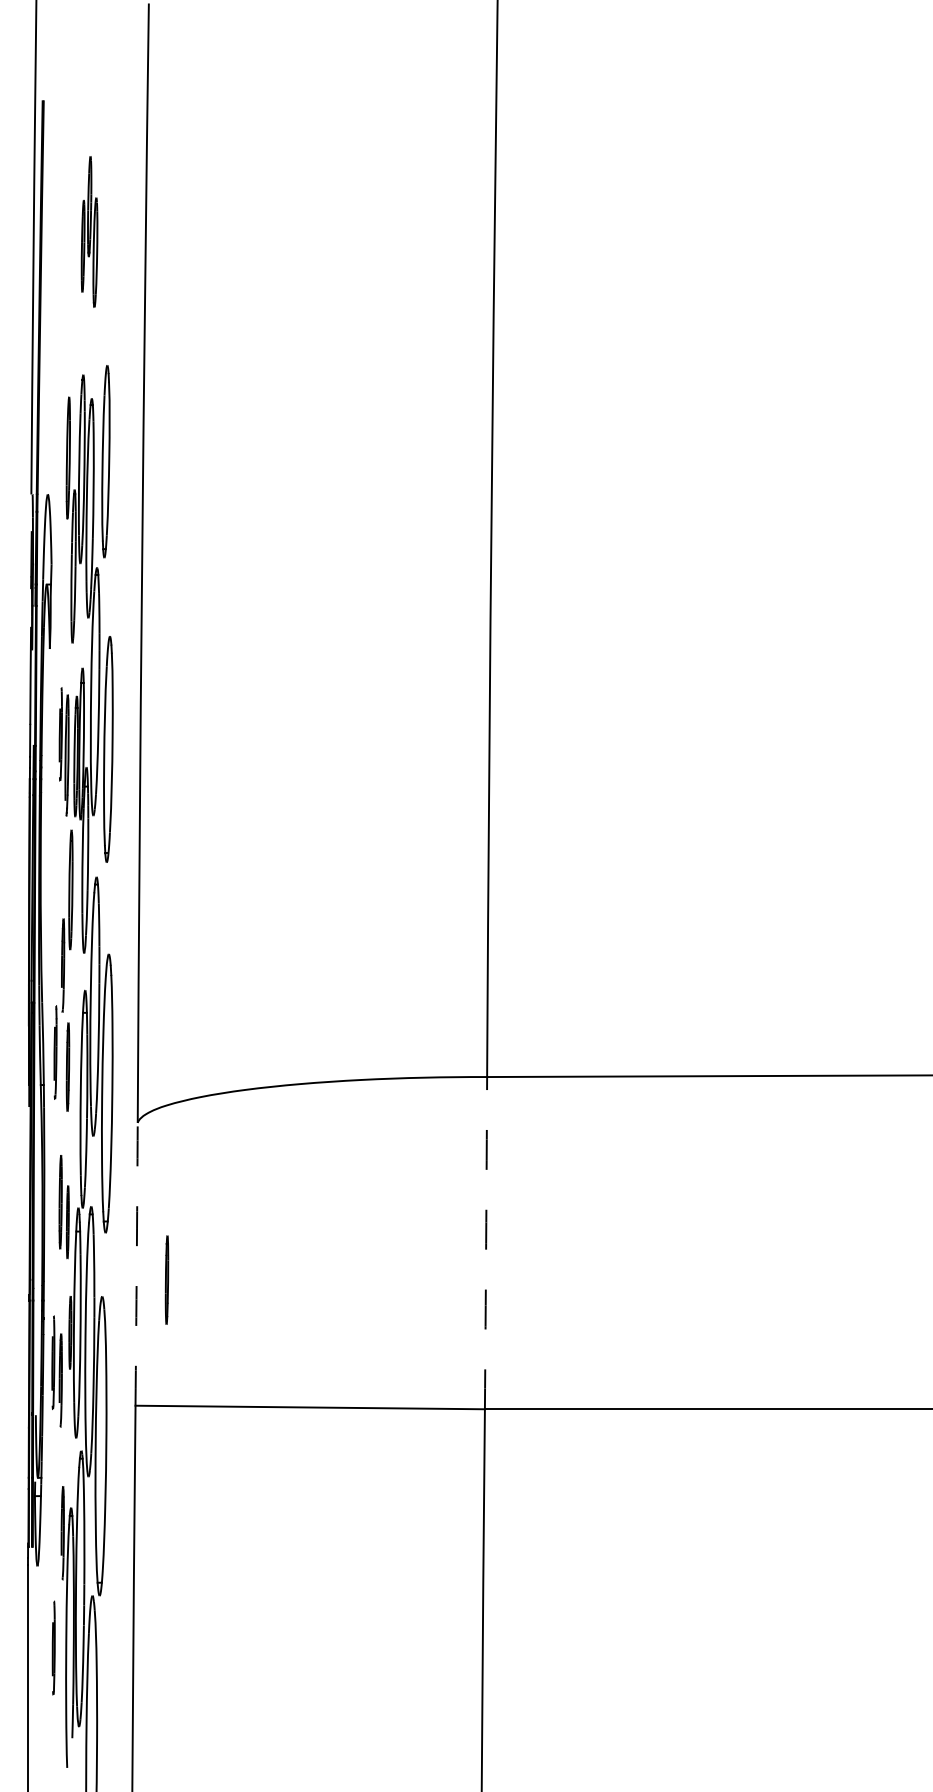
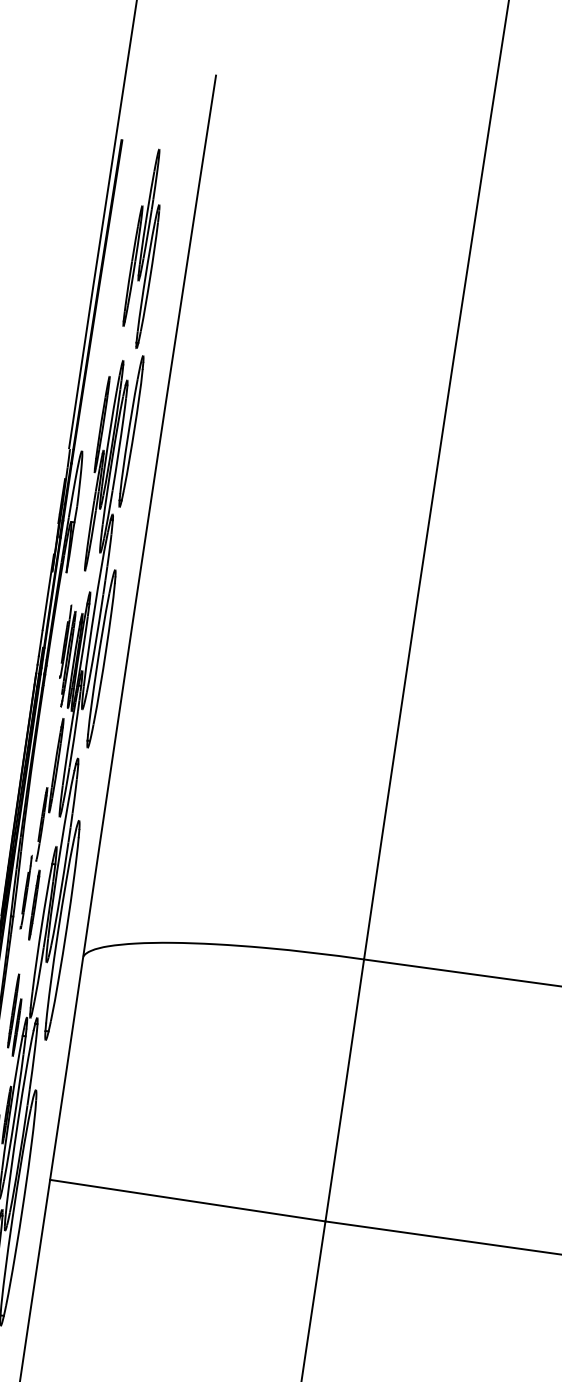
part: (89, 231) -> (144, 248), size x1.67
arc: (486, 1243) -> (345, 1090), dashed -> solid
arc: (136, 1264) -> (66, 1068), dashed -> solid
part: (166, 1279) -> (88, 1083), removed

